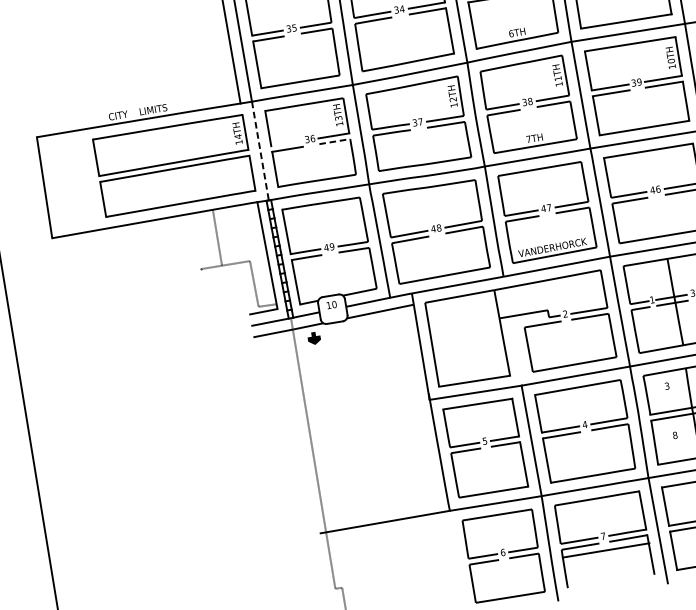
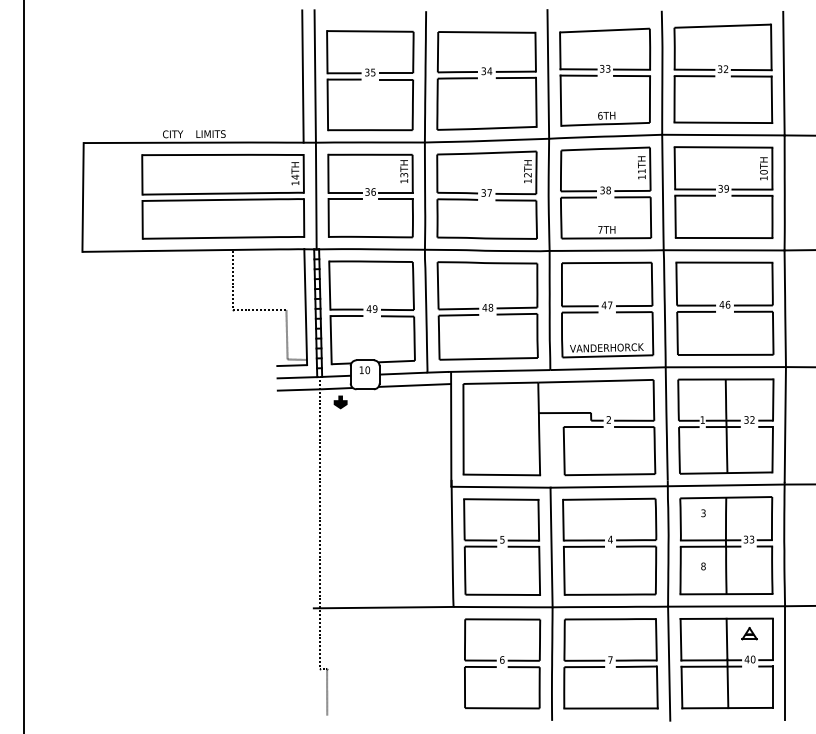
line: (335, 141) -> (396, 198), dashed -> solid
line: (285, 143) -> (344, 192), added
line: (260, 151) -> (316, 196), dashed -> solid
line: (217, 237) -> (233, 279), moved
line: (605, 550) -> (610, 708), moved

